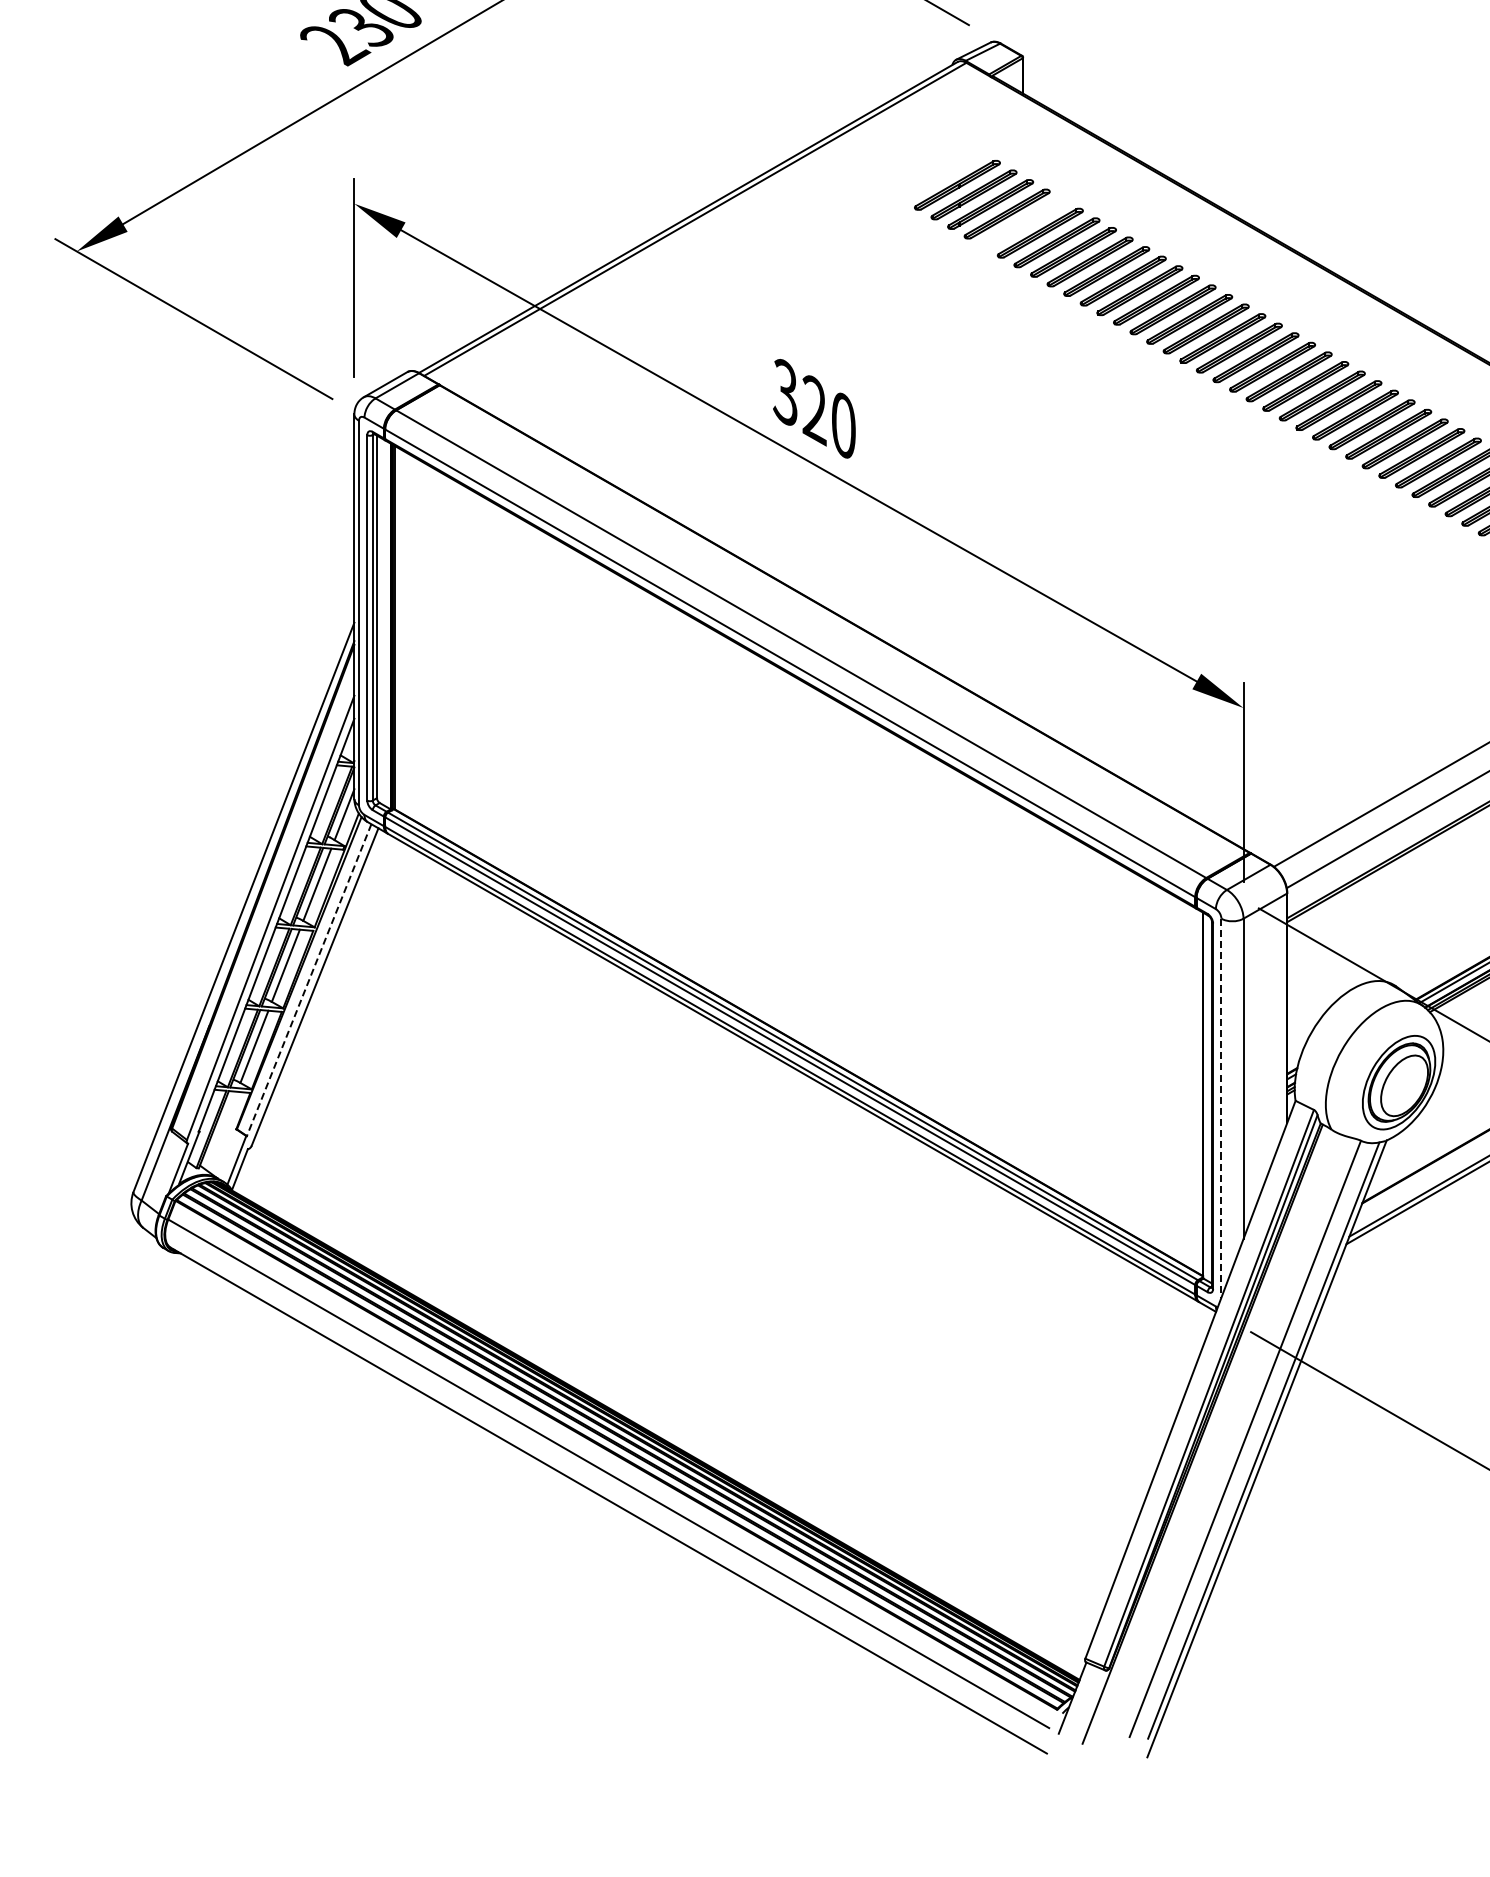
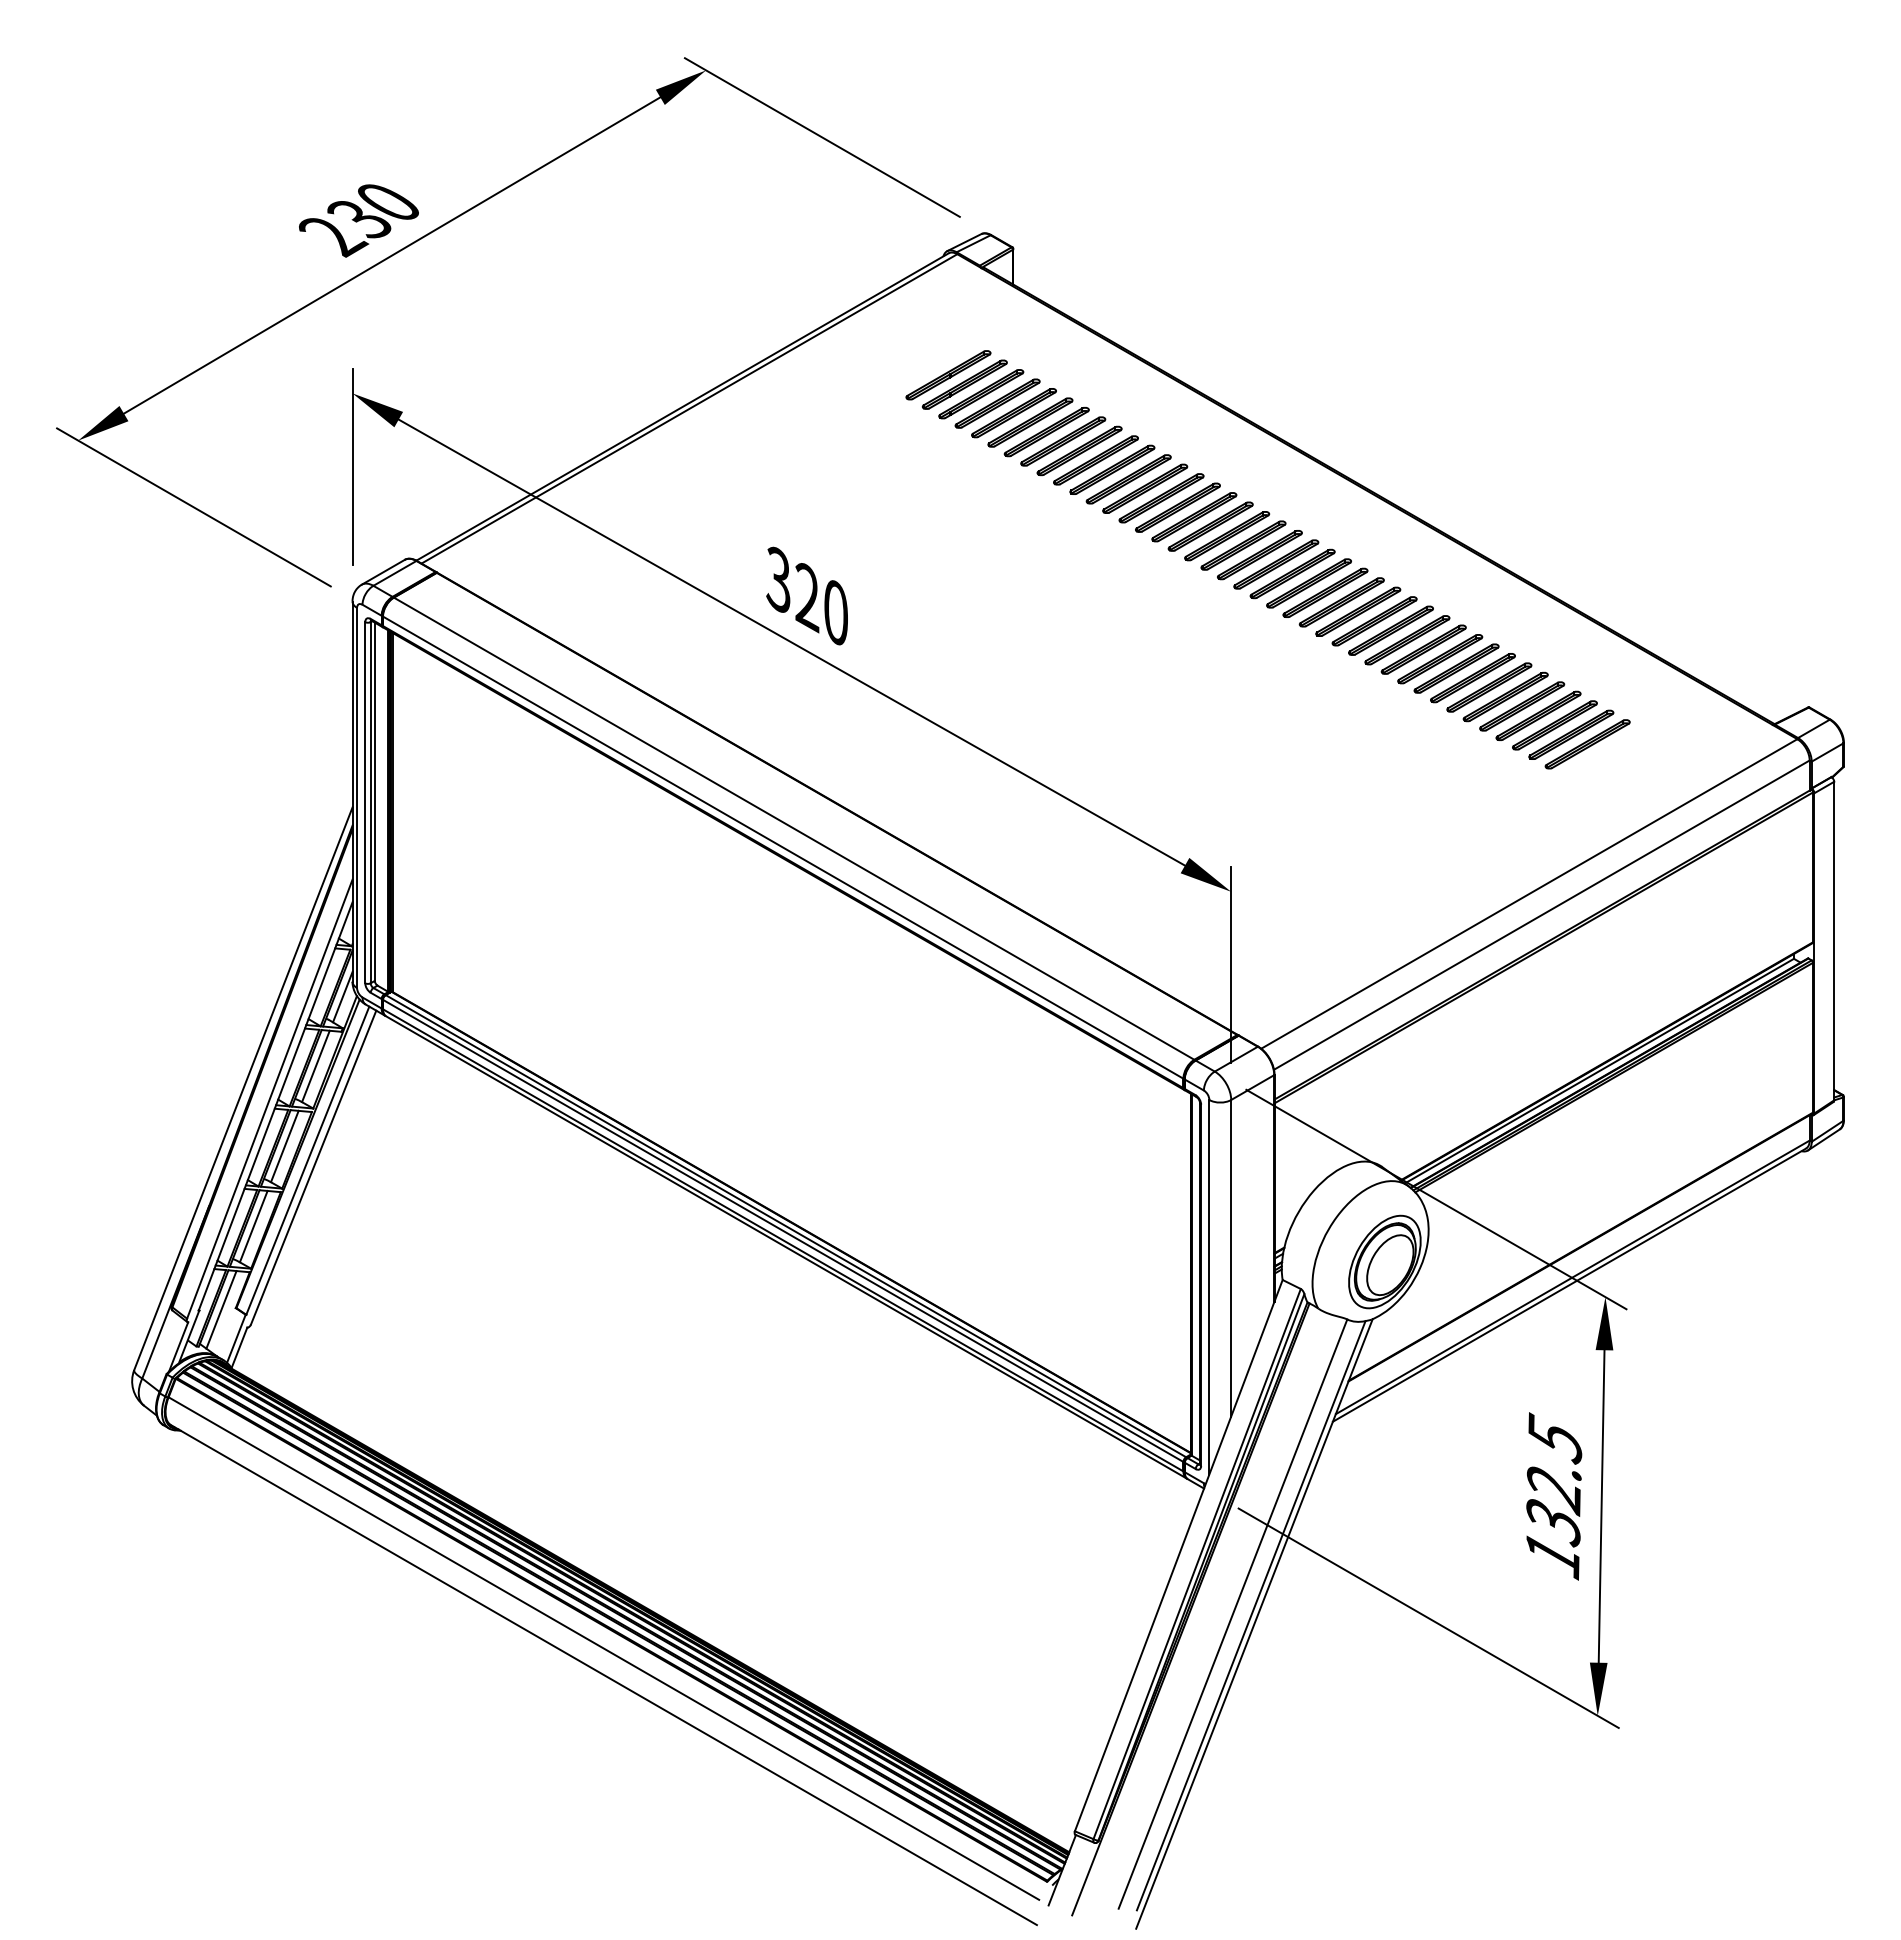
part: (1023, 224) -> (1013, 413), added
line: (308, 979) -> (307, 1160), dashed -> solid
line: (1221, 1108) -> (1209, 1287), dashed -> solid
line: (221, 1130) -> (221, 1309), added

